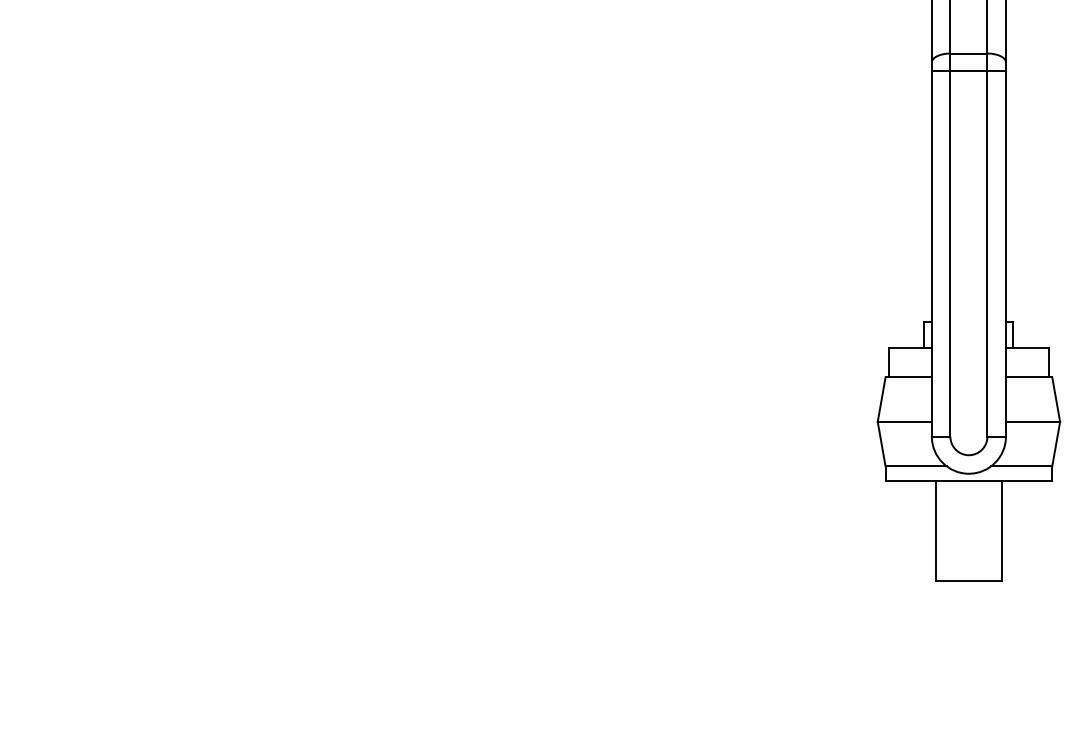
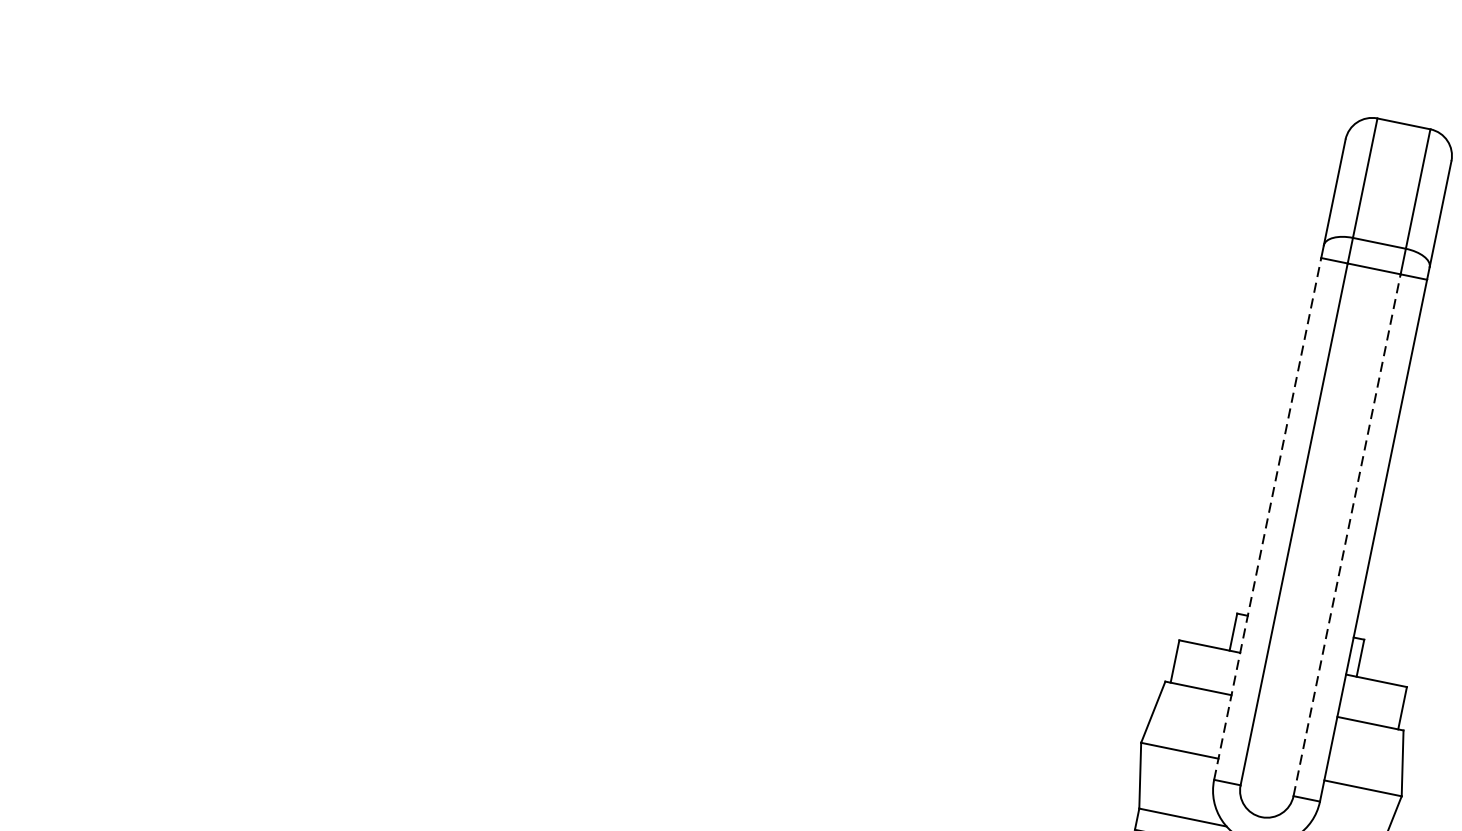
line: (931, 254) -> (1267, 519), solid -> dashed
line: (987, 254) -> (1347, 535), solid -> dashed

